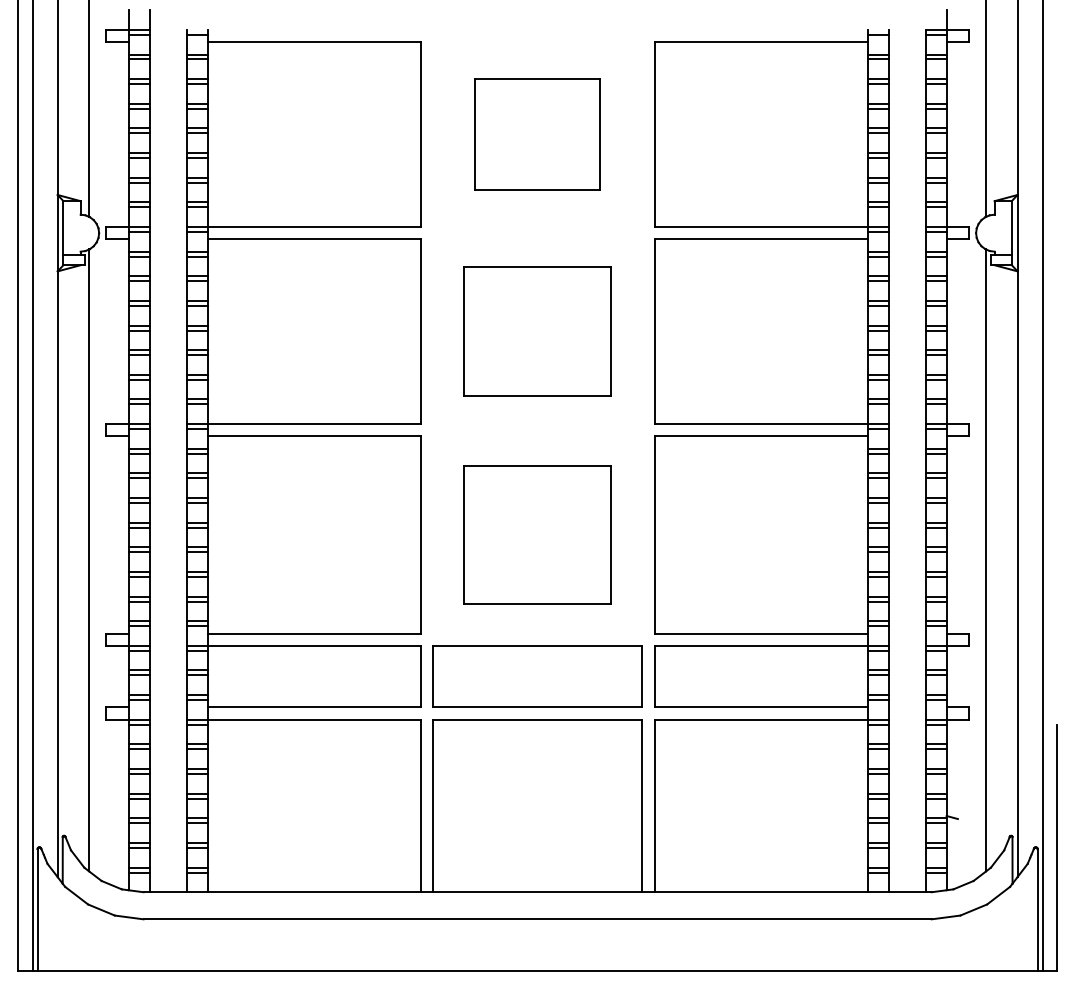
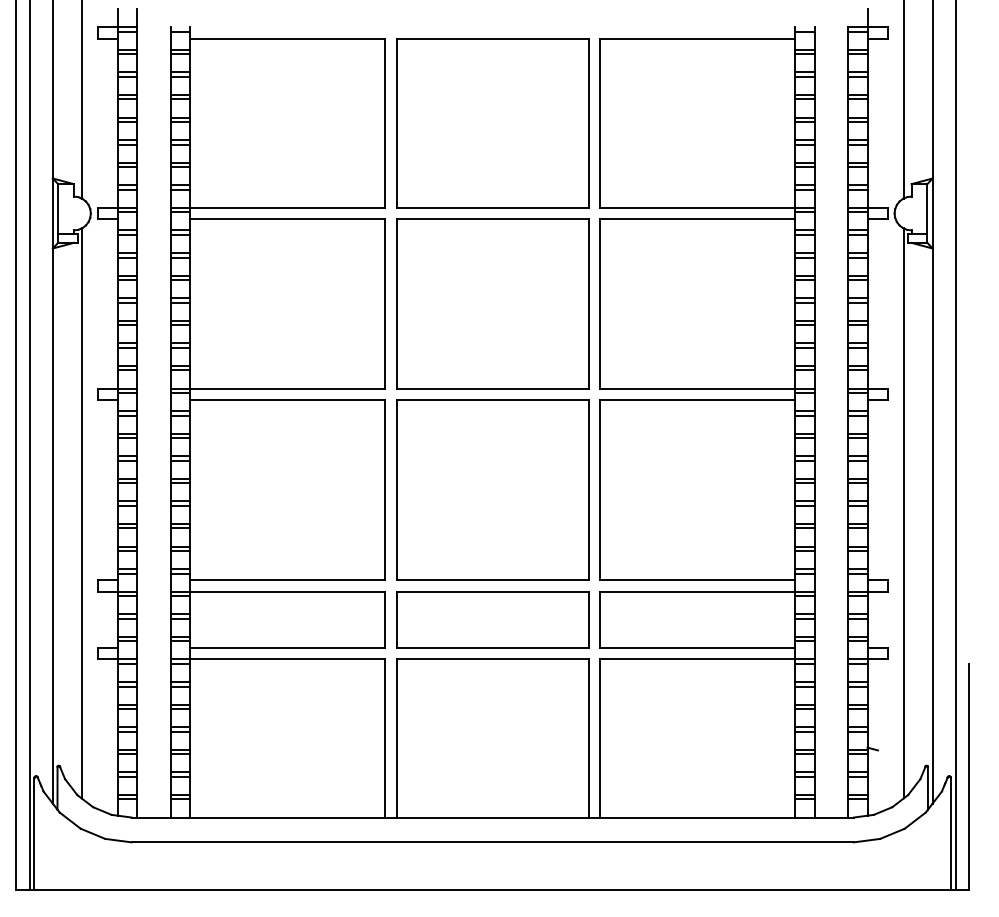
part: (537, 134) -> (492, 123), size x1.67
part: (537, 331) -> (492, 303), size x1.43
part: (537, 534) -> (492, 489), size x1.43

